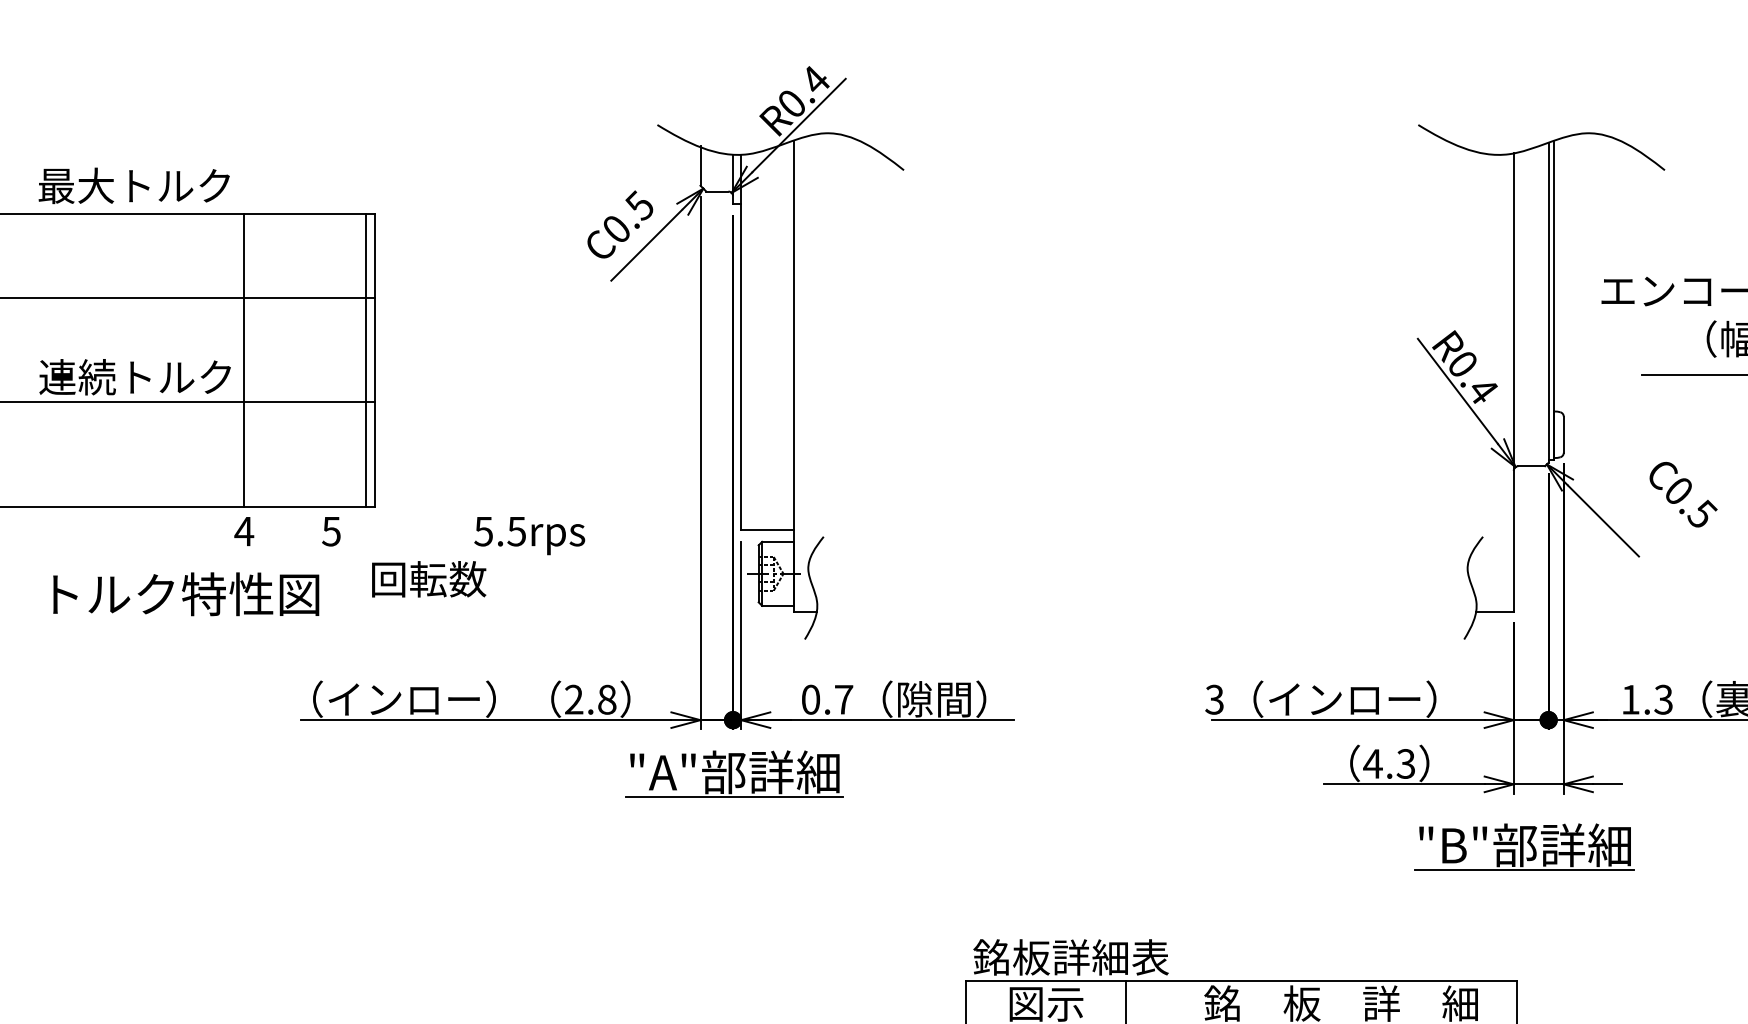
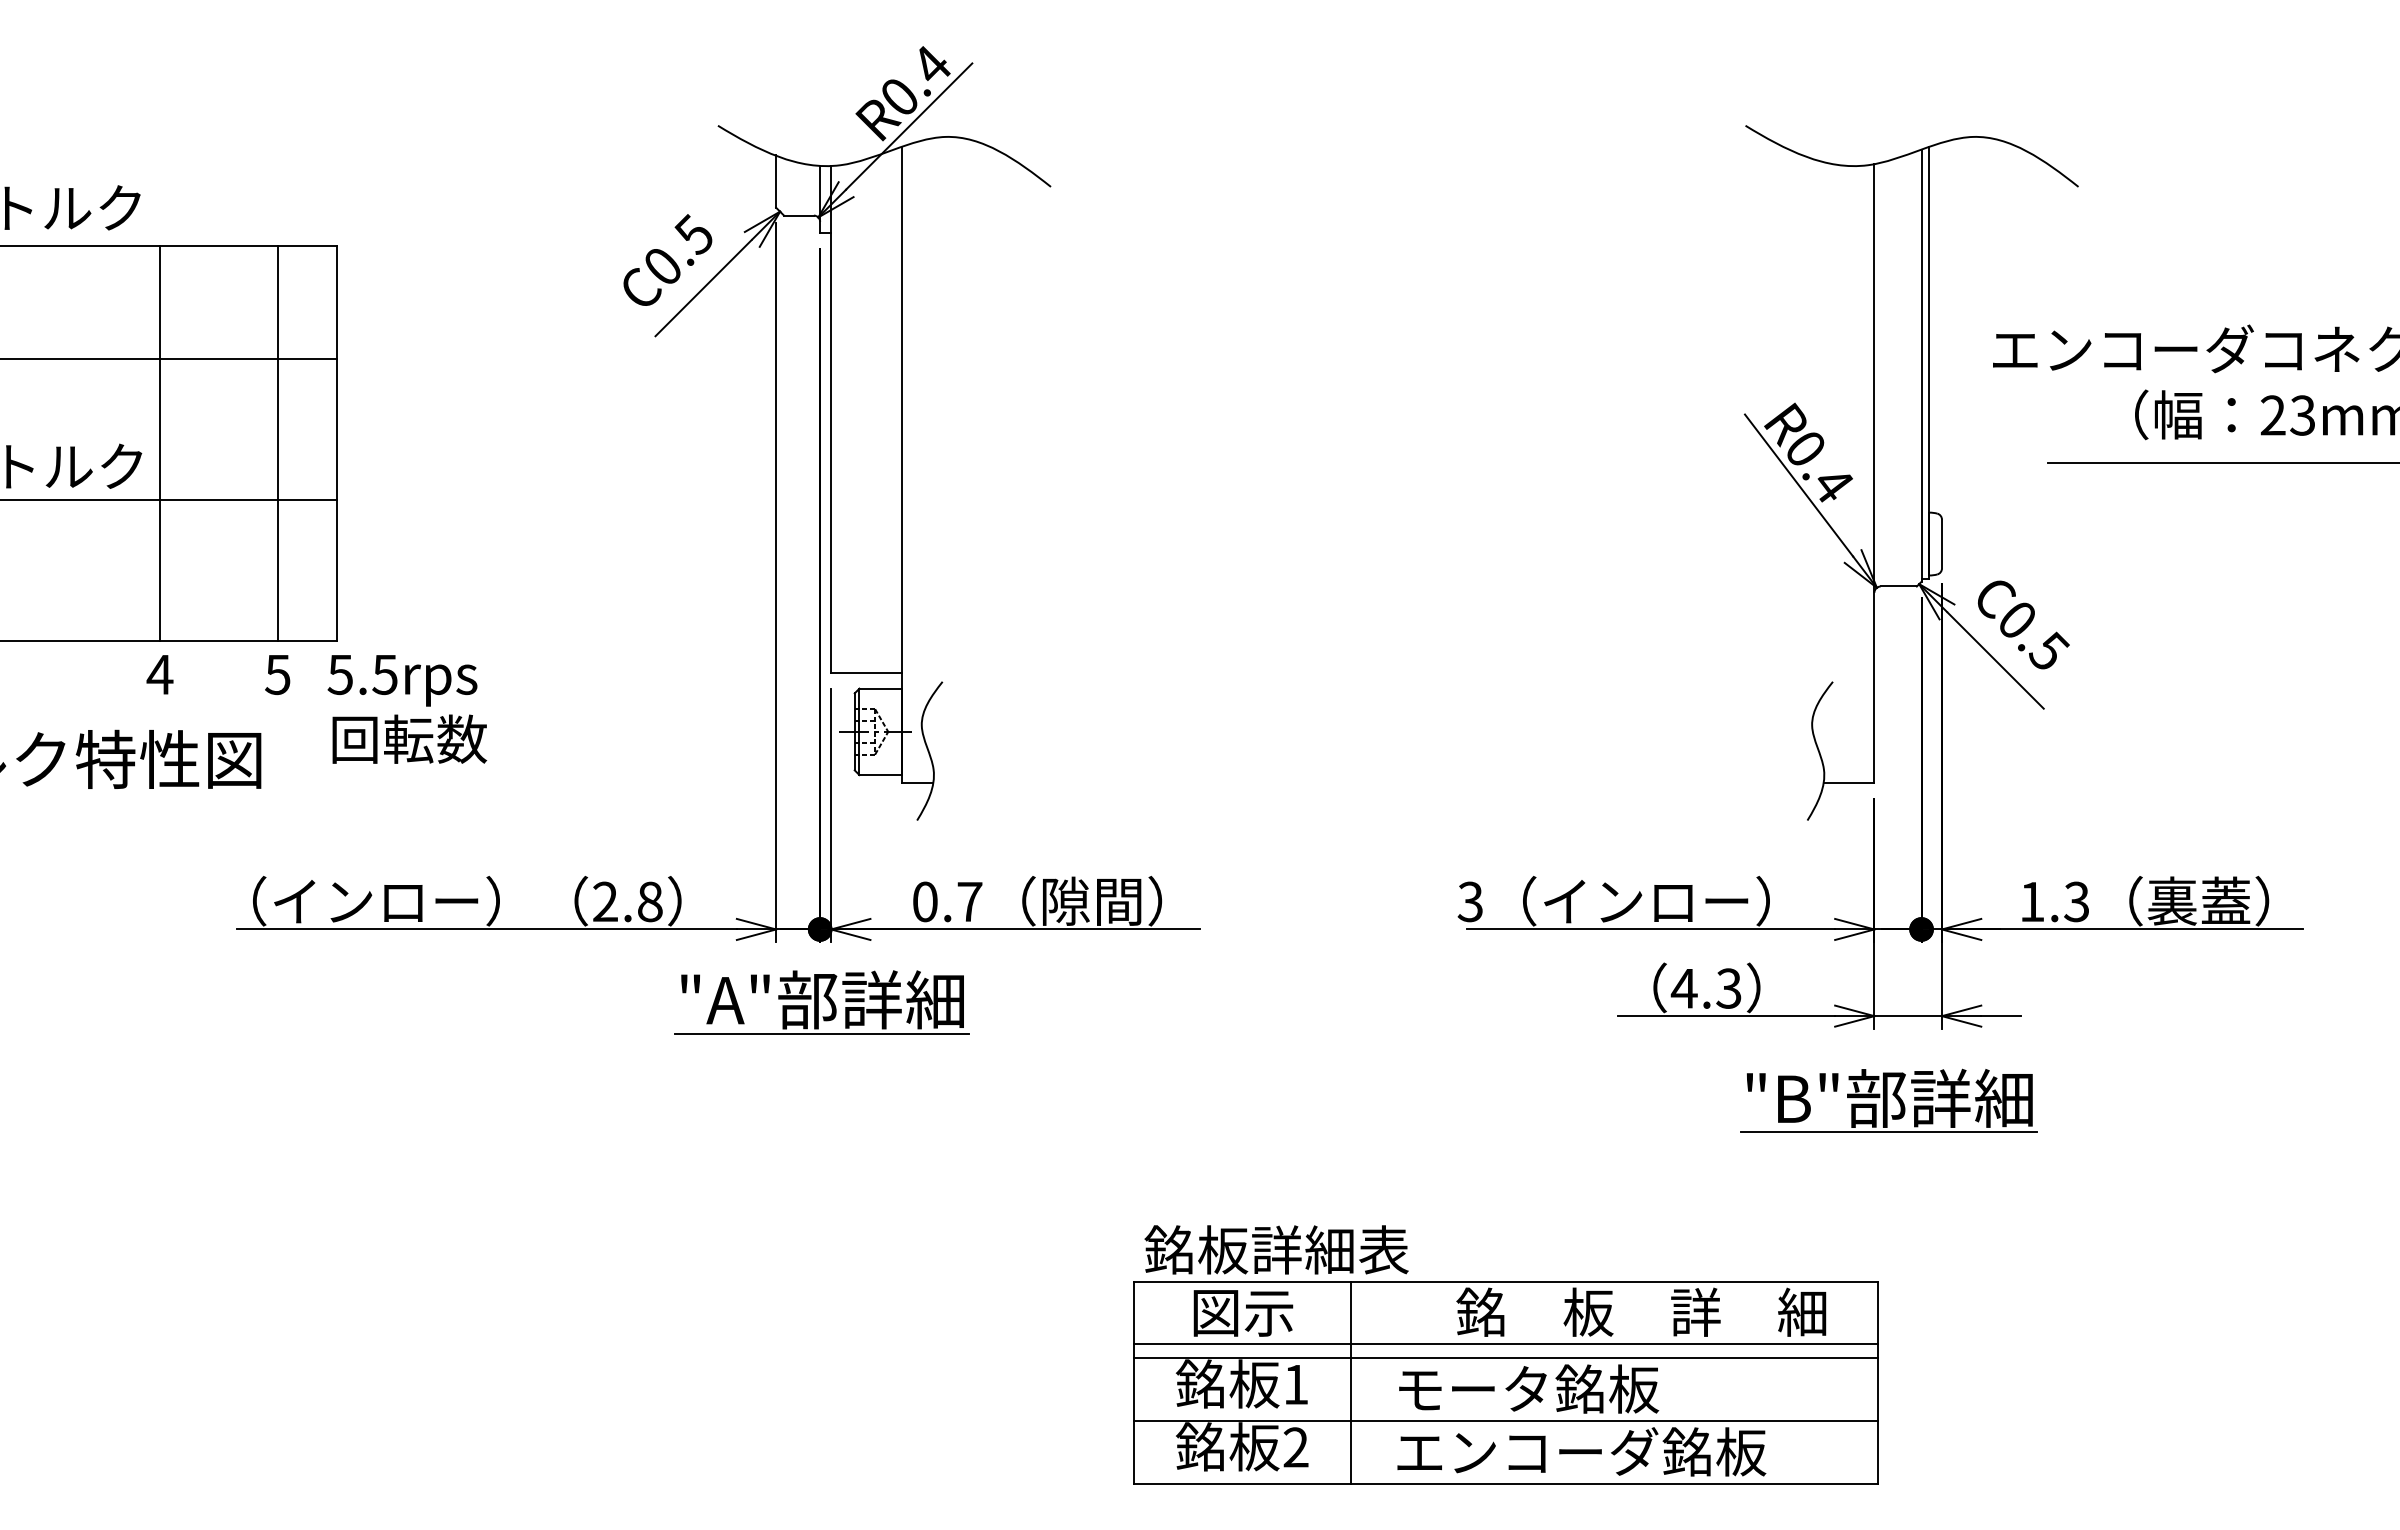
line: (366, 360) -> (277, 443), moved
text: (1683, 494) -> (2023, 624), moved
text: (529, 535) -> (402, 680), moved

